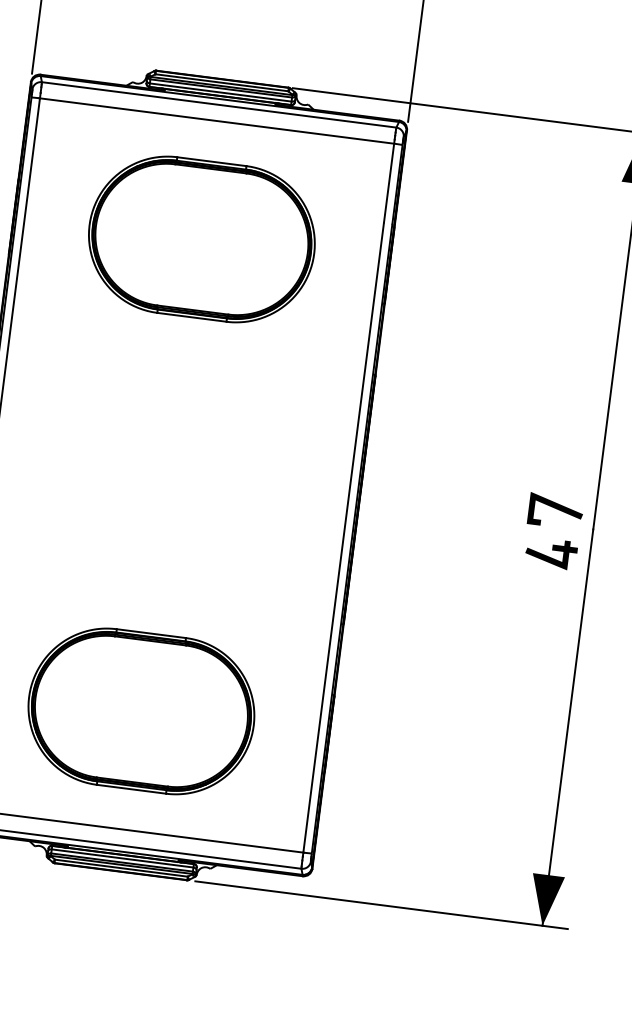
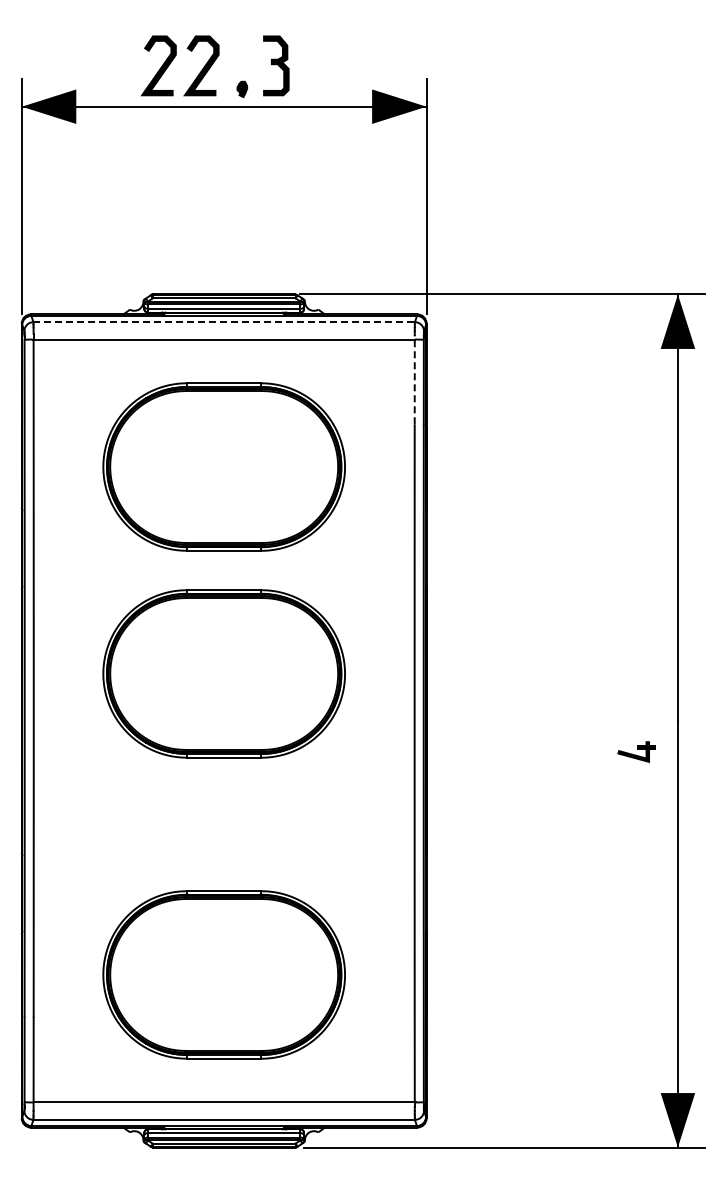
line: (219, 105) -> (224, 322), solid -> dashed
line: (389, 180) -> (414, 379), solid -> dashed
part: (176, 431) -> (223, 673), added
line: (555, 509) -> (635, 704), removed
part: (551, 552) -> (636, 751), size x0.7

